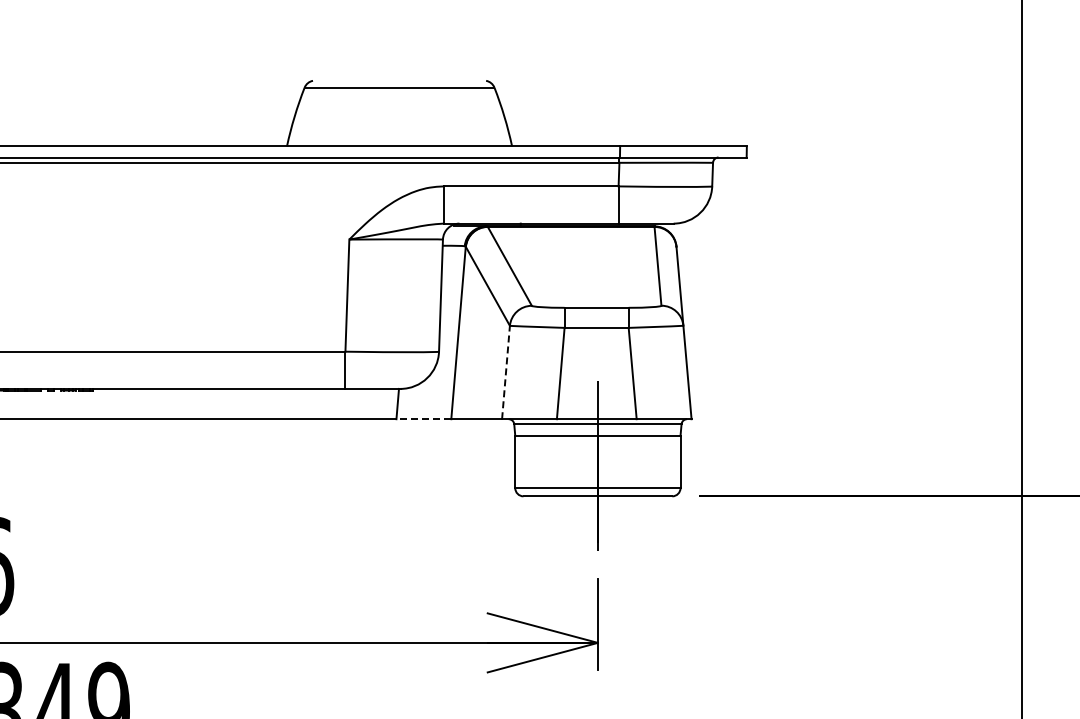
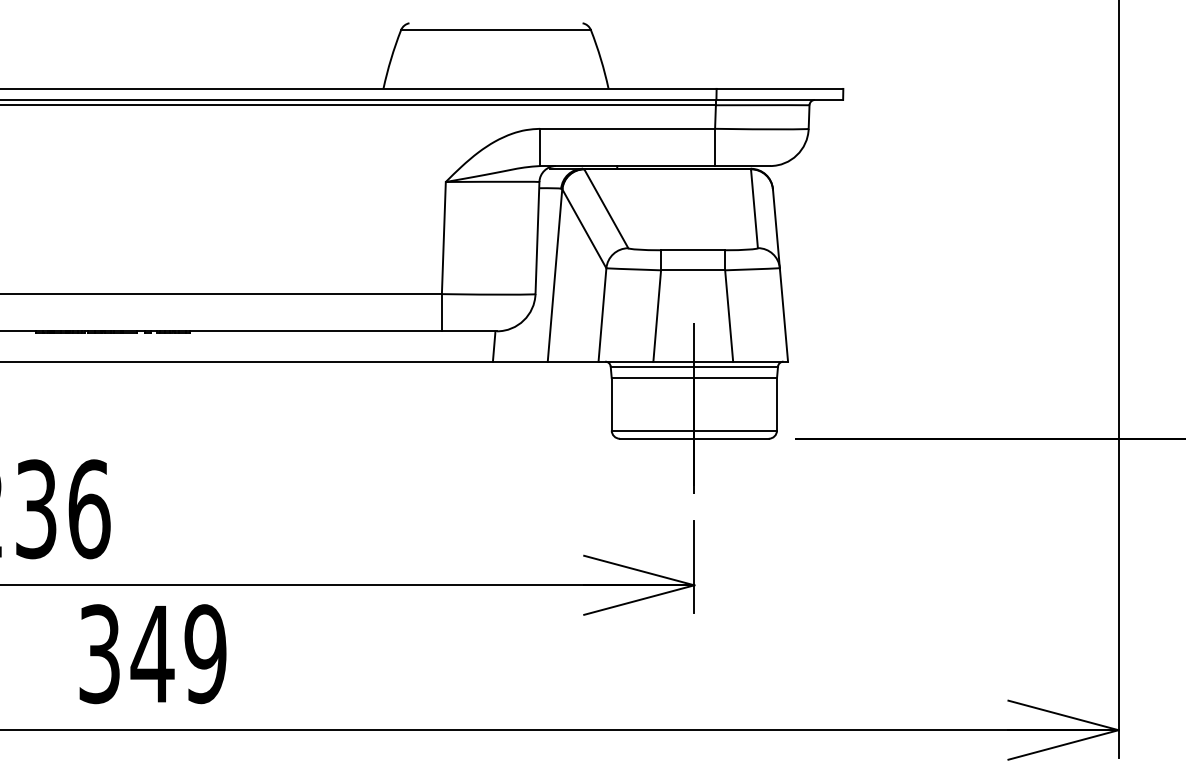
line: (506, 372) -> (602, 314), dashed -> solid
line: (423, 419) -> (519, 361), dashed -> solid

